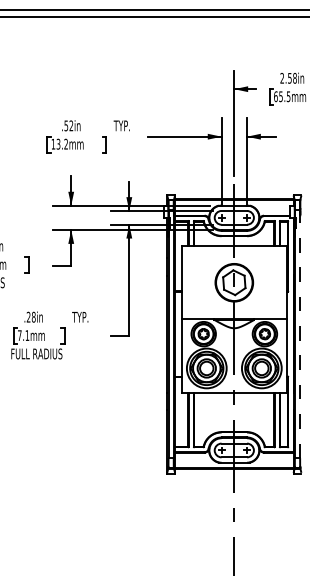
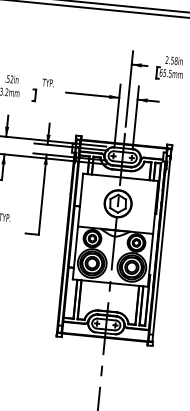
line: (300, 333) -> (162, 245), dashed -> solid

